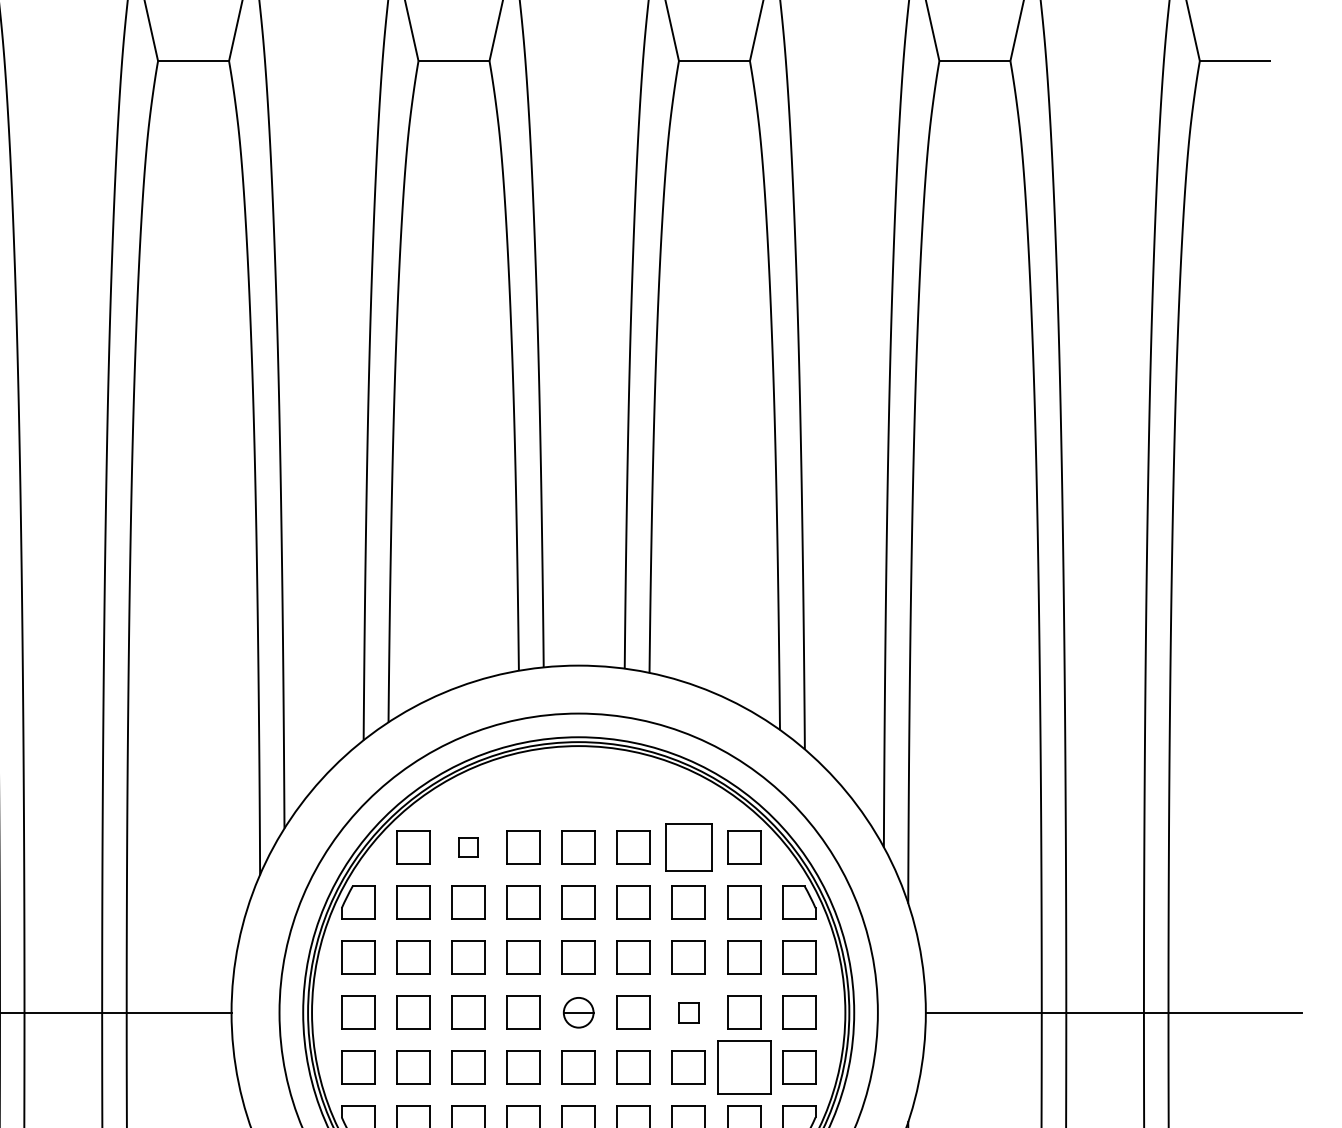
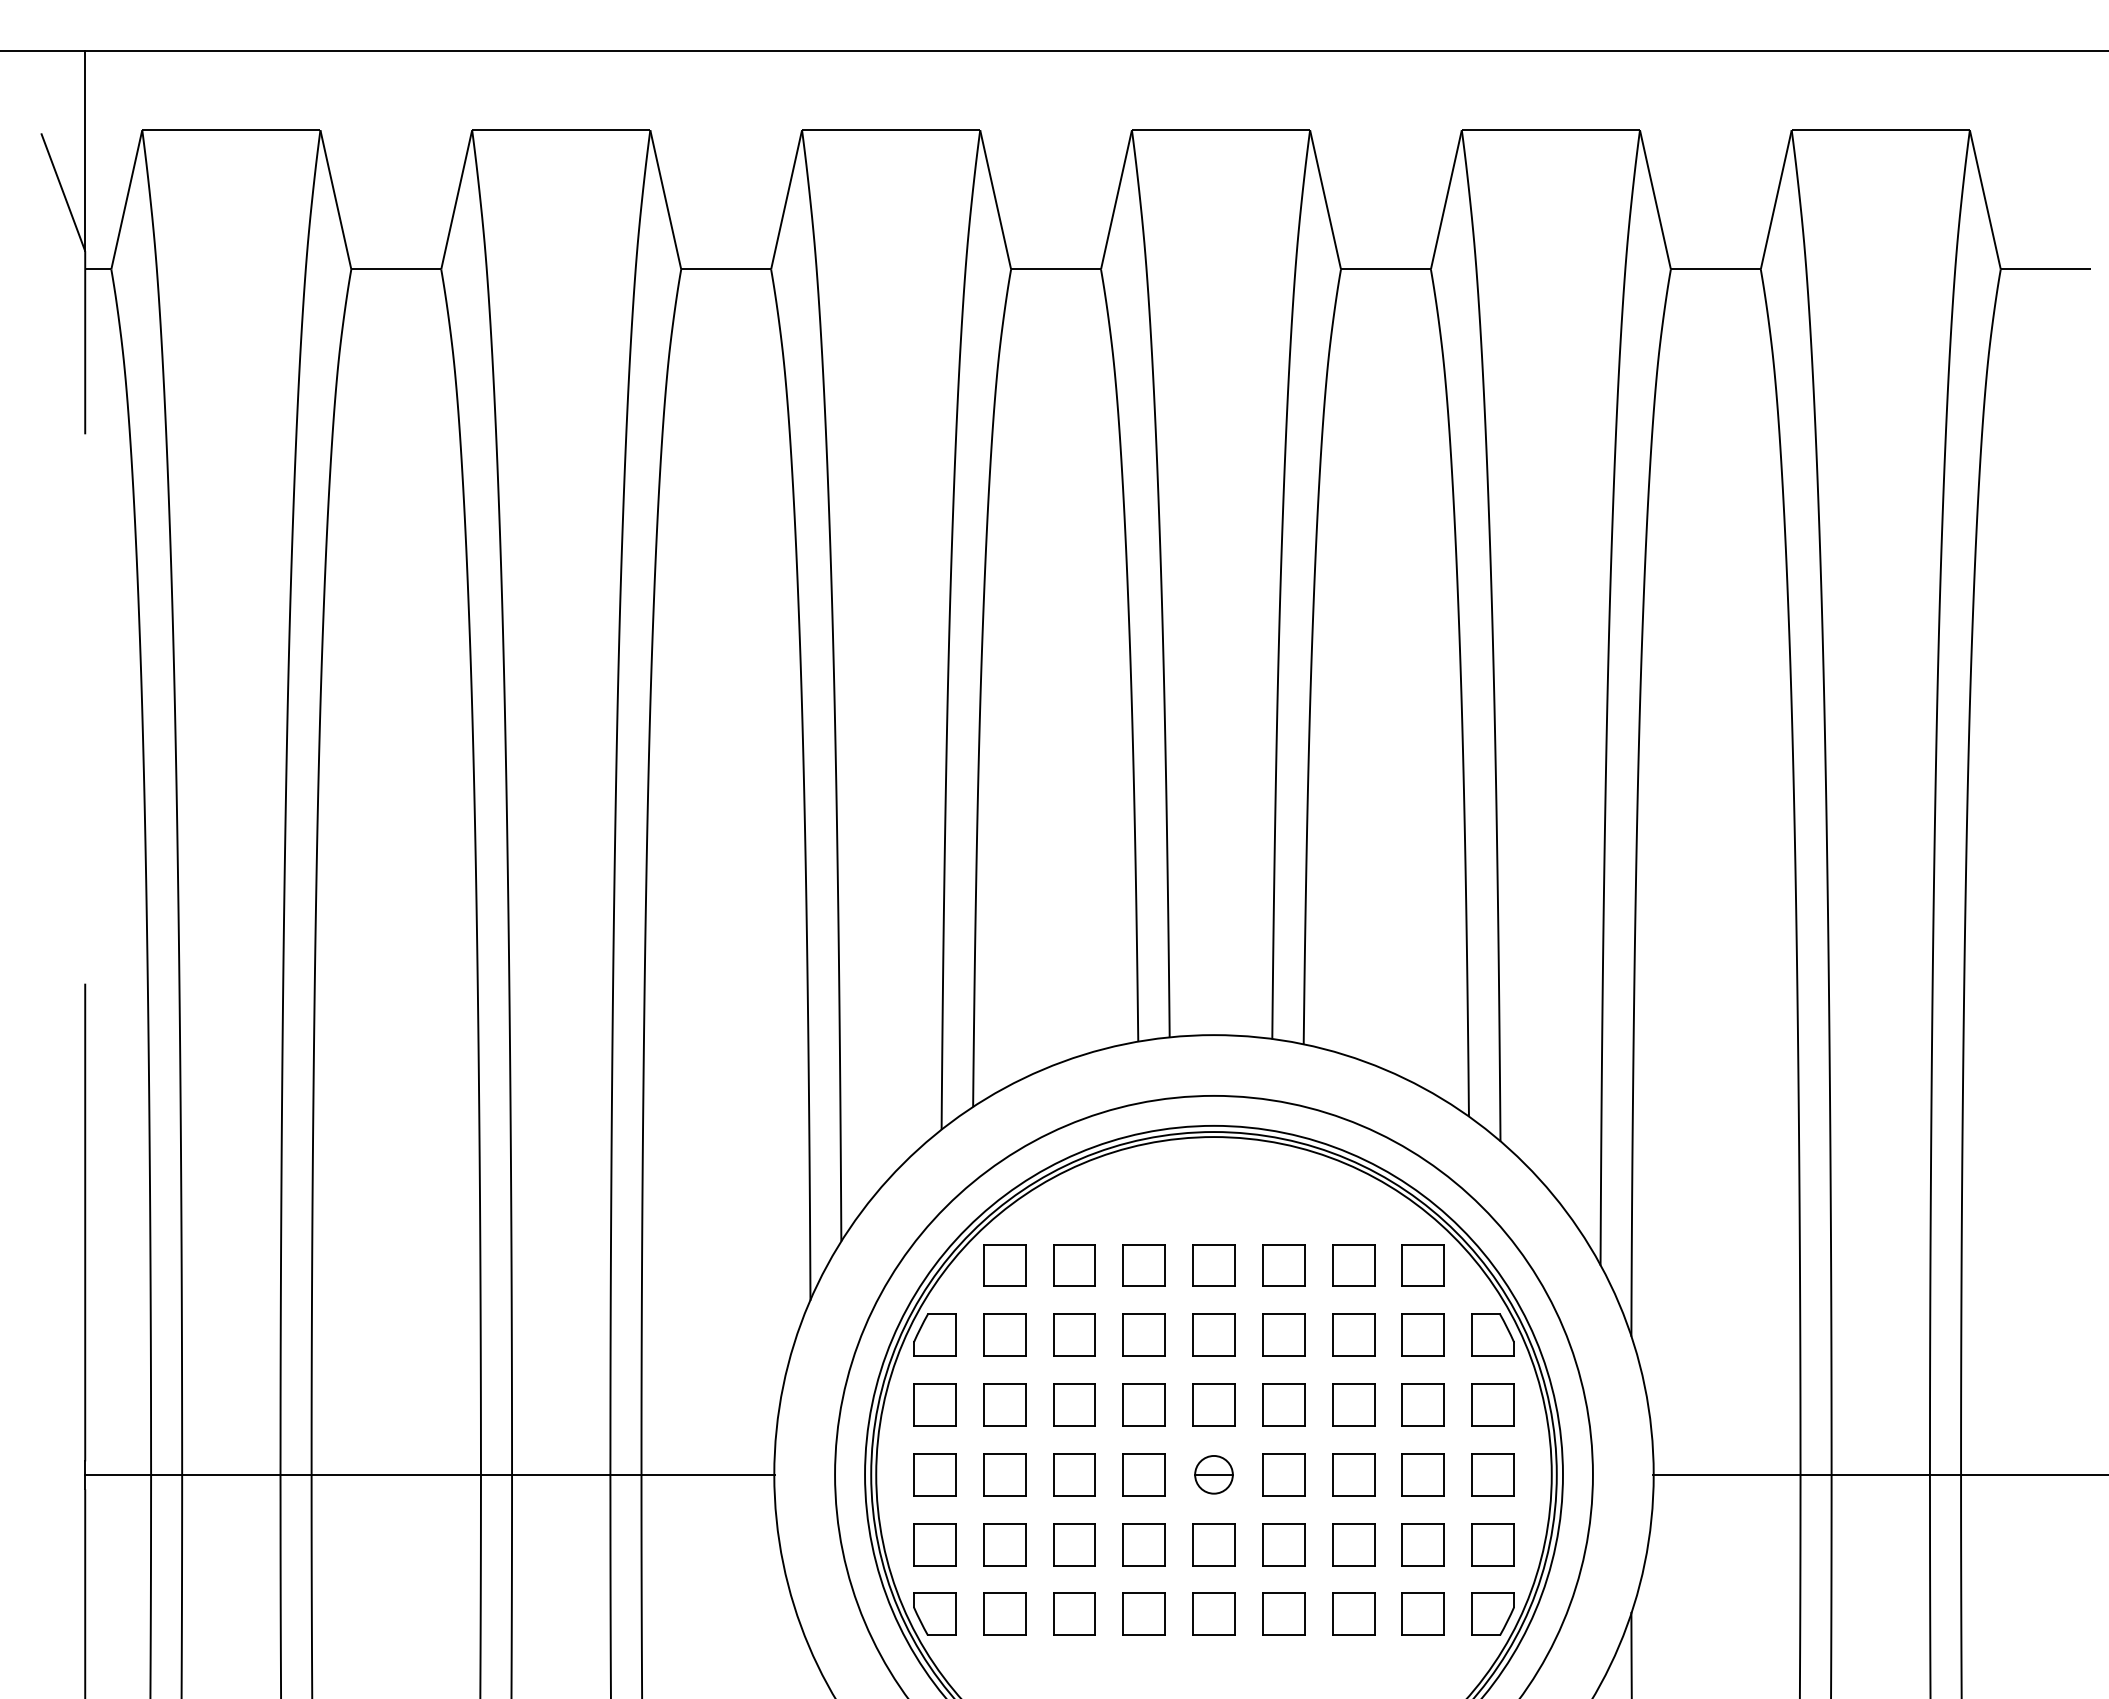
part: (468, 847) -> (1074, 1265), size x1.67
part: (688, 847) -> (1353, 1265), size x0.71
part: (688, 1012) -> (1353, 1474), size x1.67
part: (743, 1067) -> (1422, 1544), size x0.62

